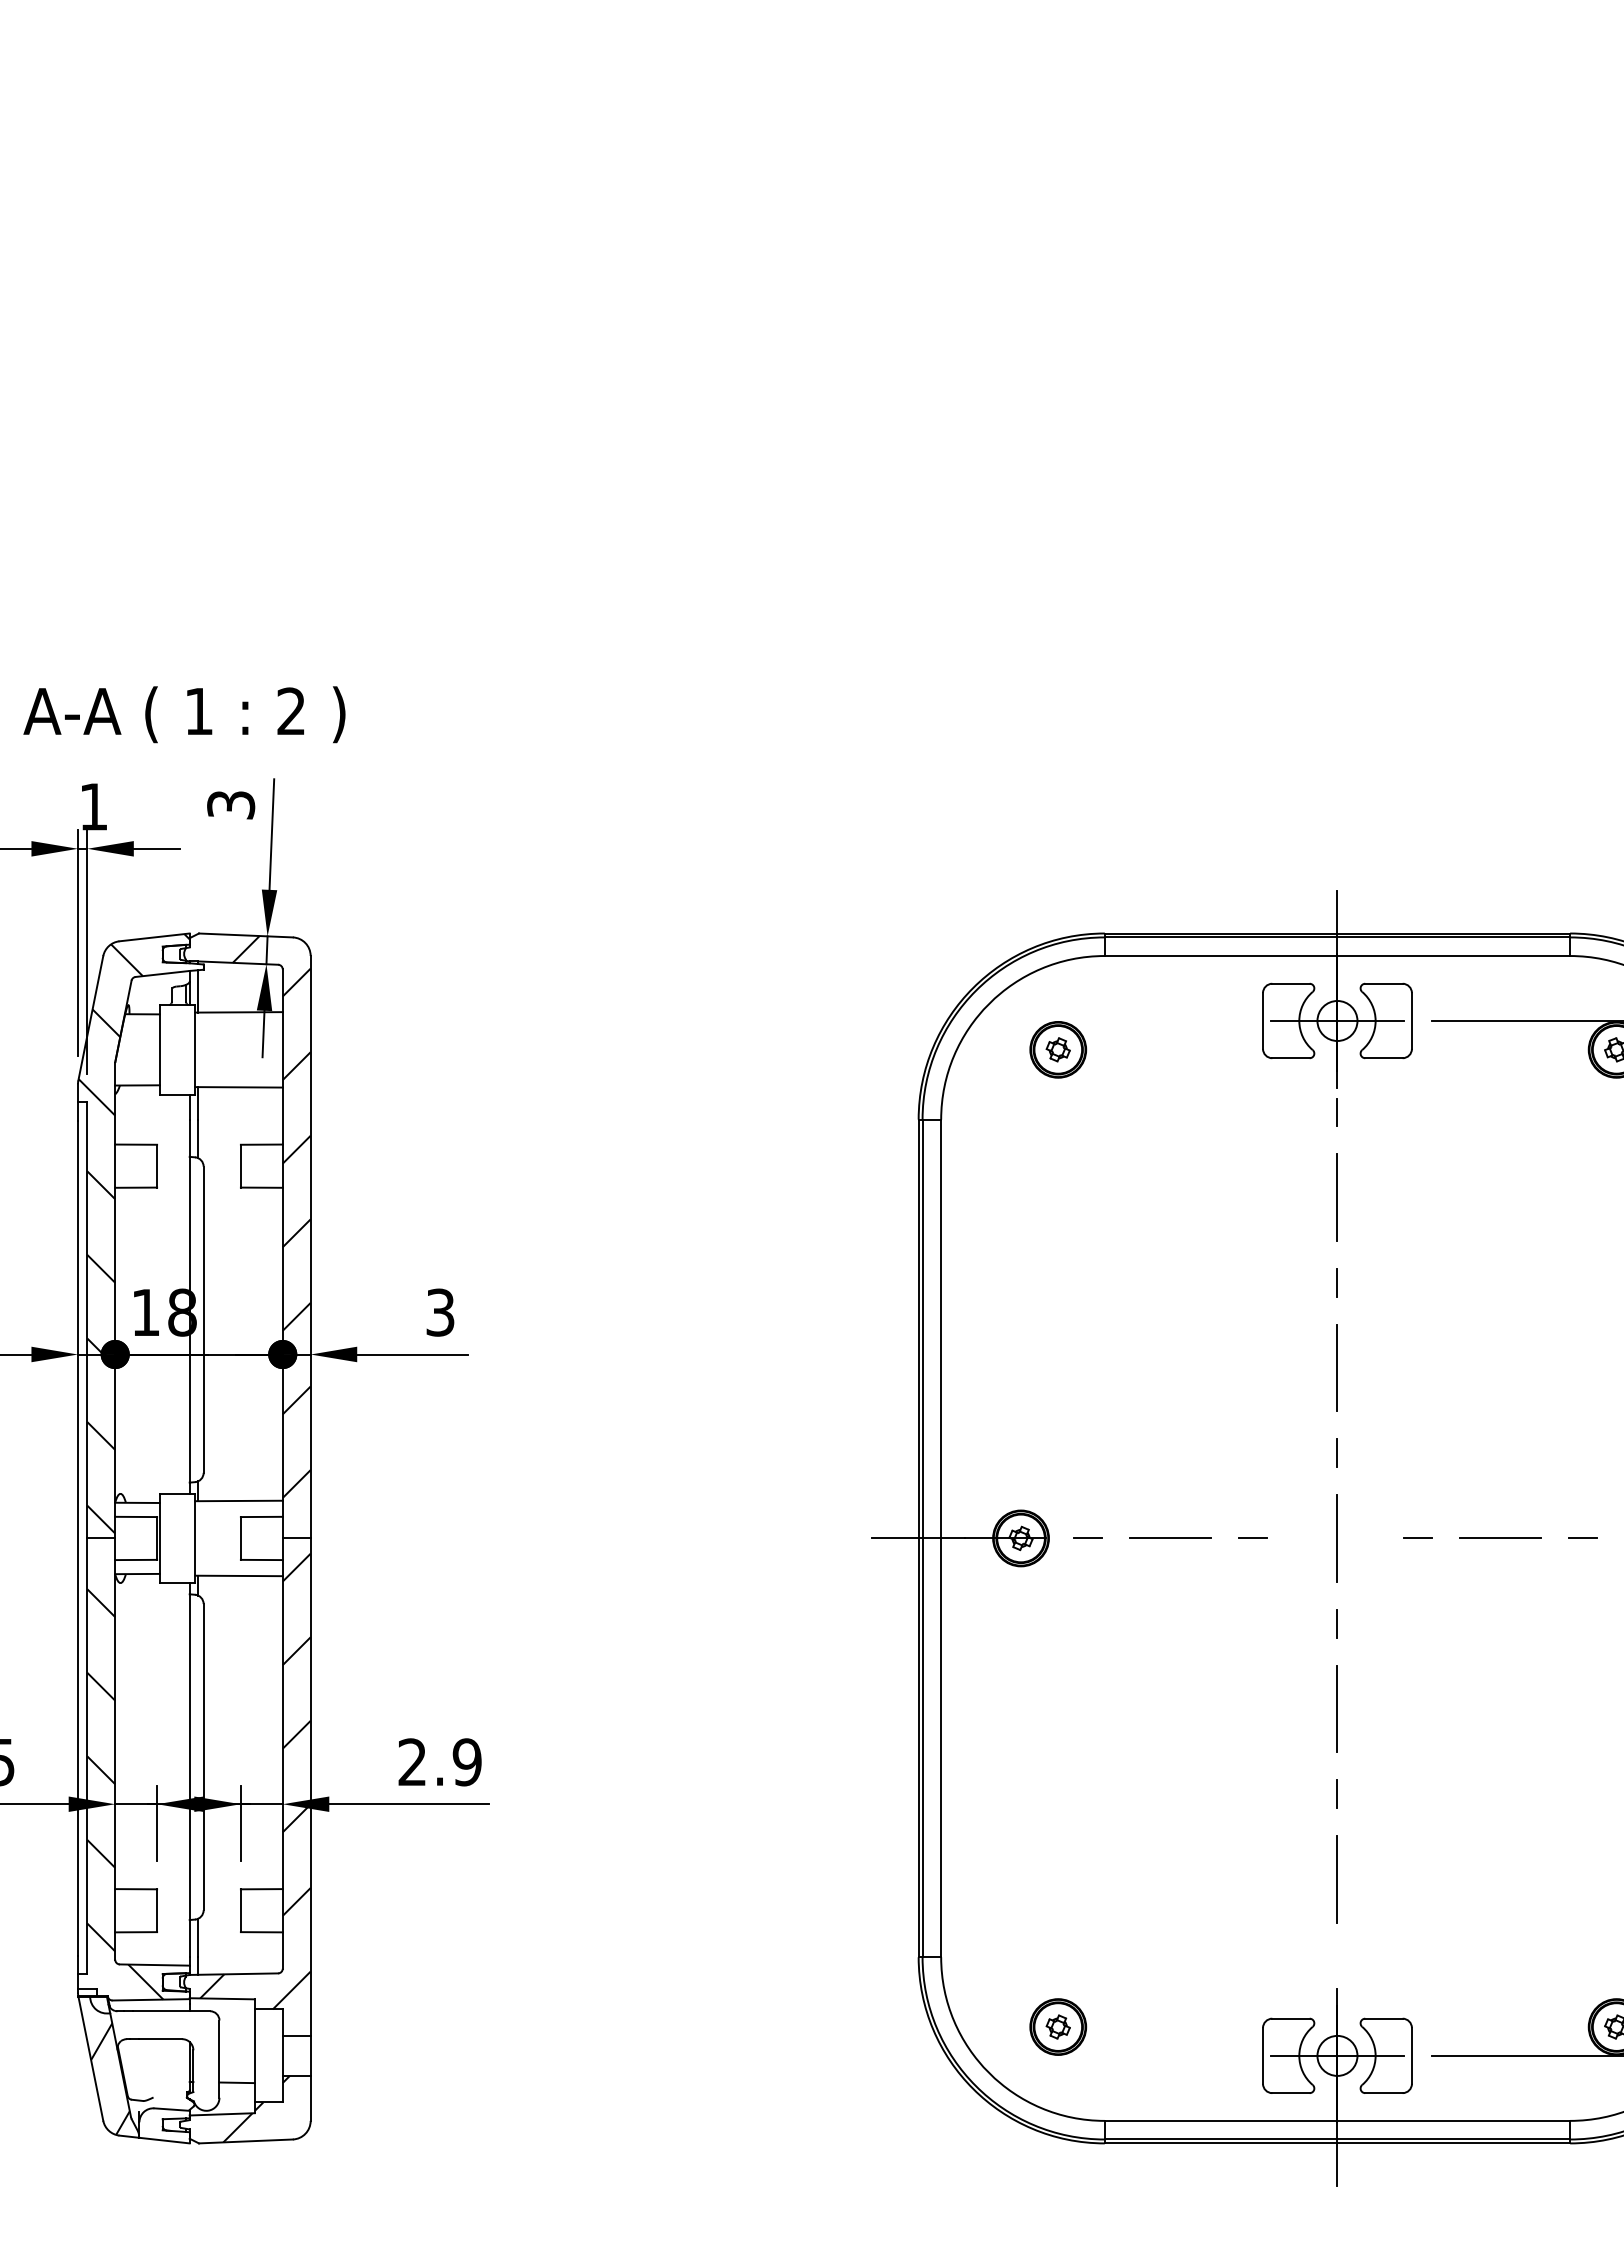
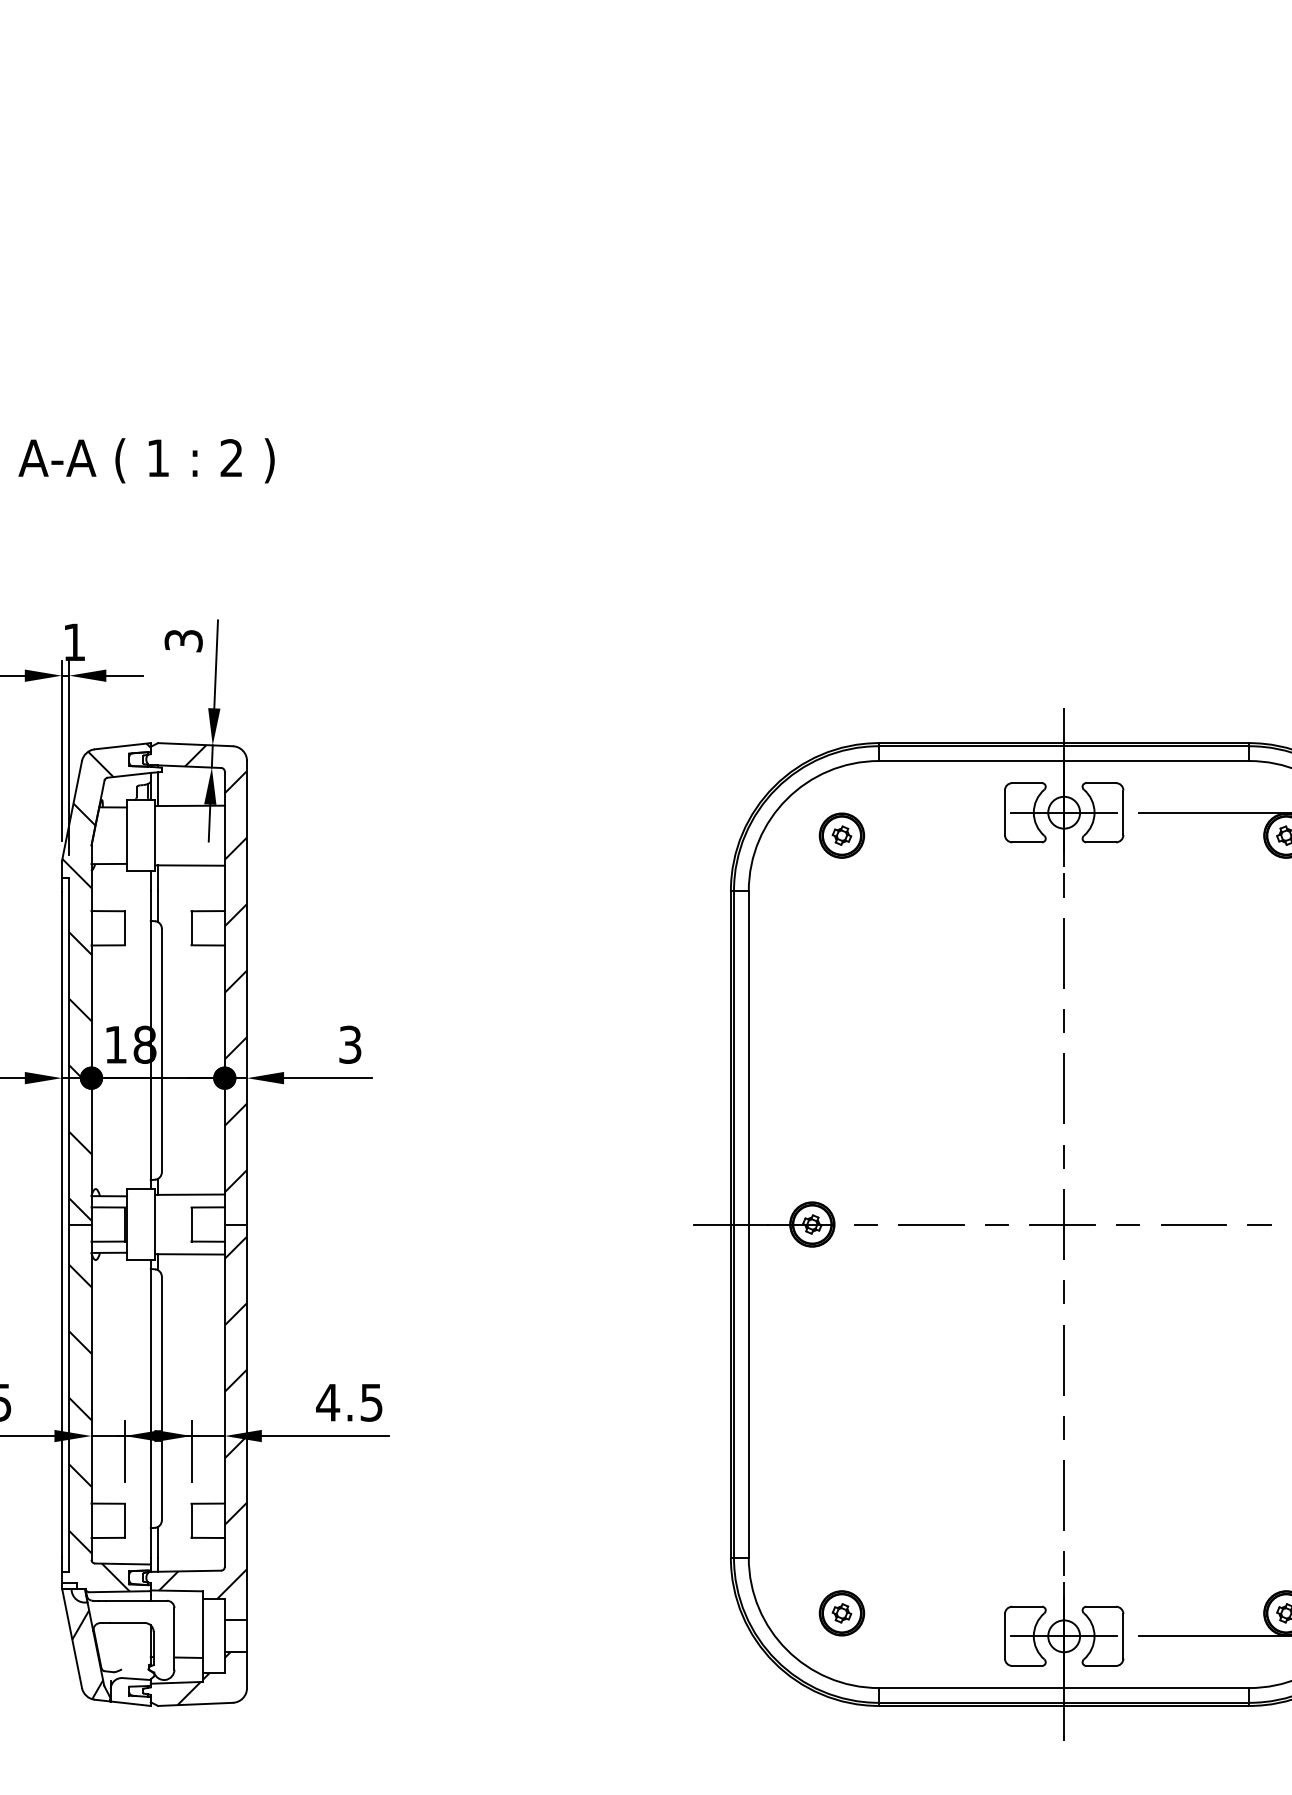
text: (184, 714) -> (146, 460), moved
line: (1335, 1538) -> (1062, 1224), added
text: (439, 1762) -> (349, 1402), 2.9 -> 4.5
line: (1336, 1963) -> (1063, 1562), added

